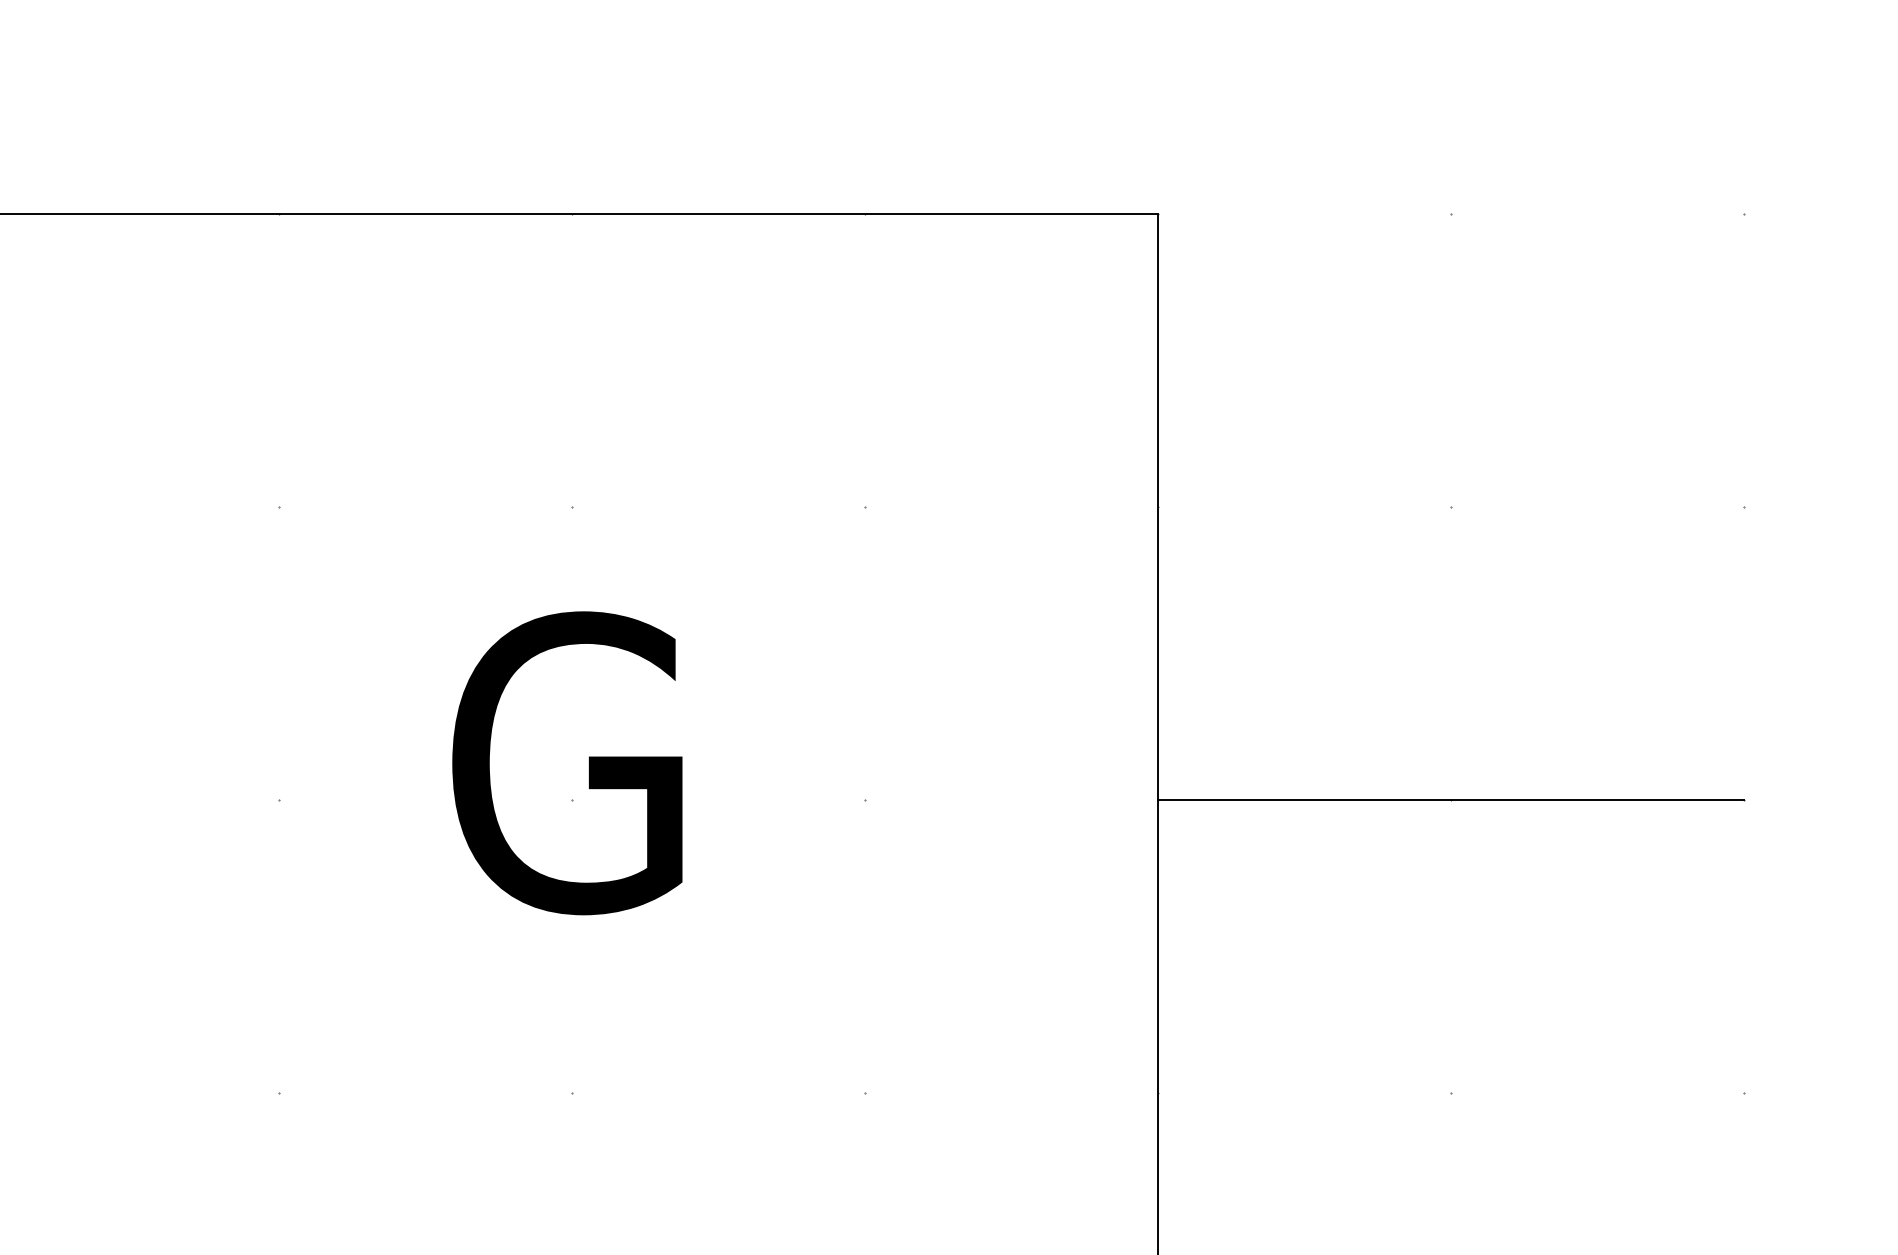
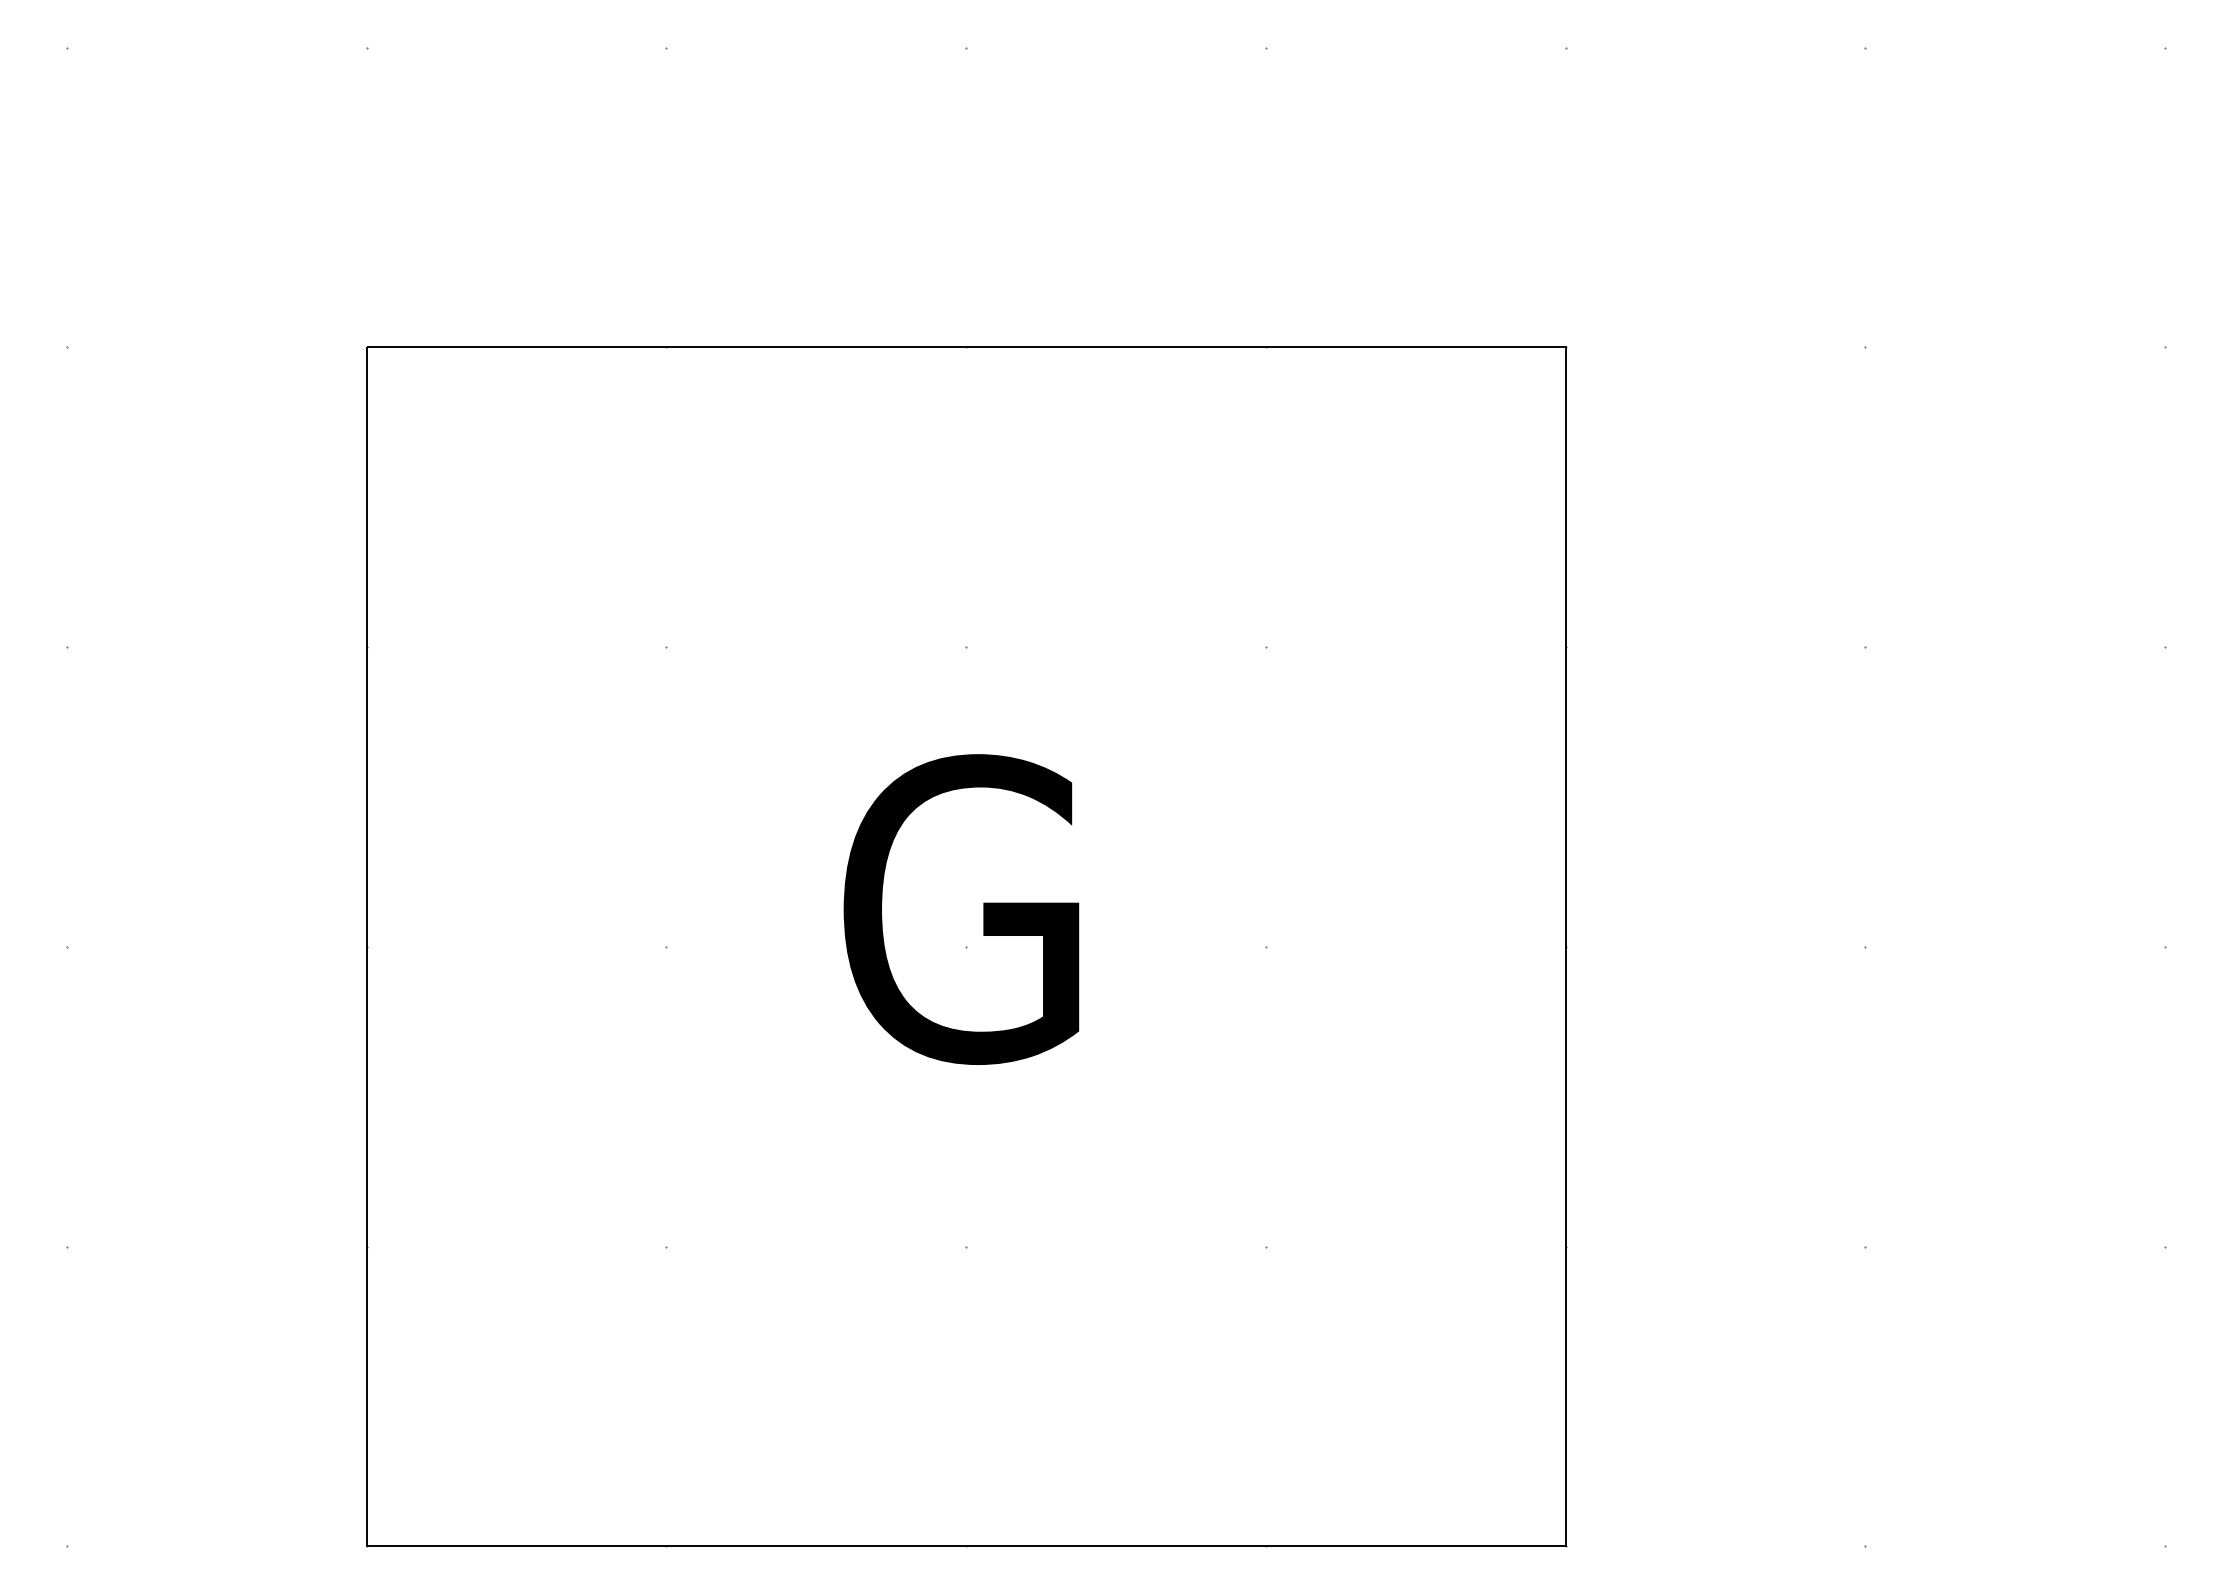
line: (1451, 799) -> (1865, 946), removed

